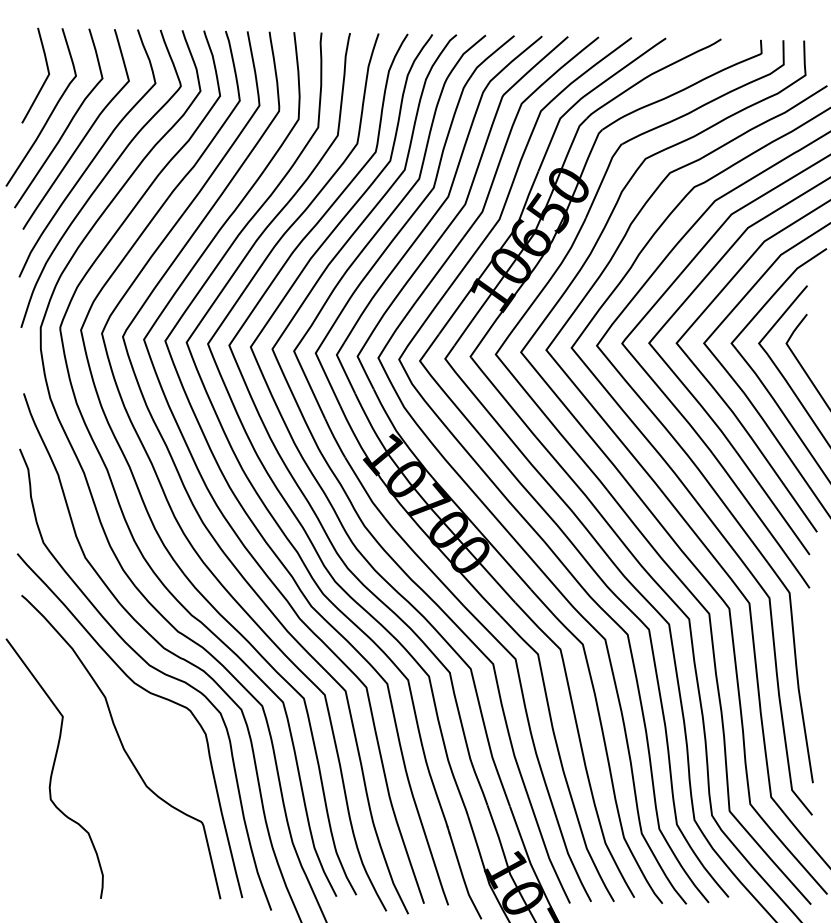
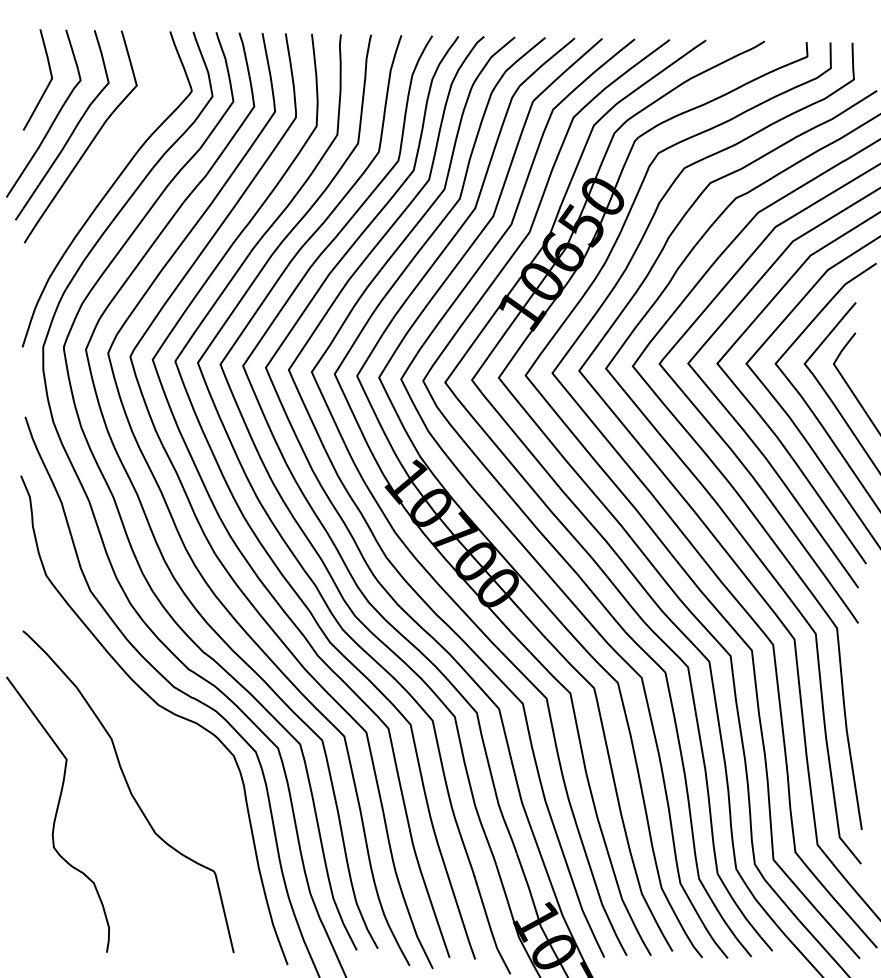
curve: (92, 158) -> (98, 167), removed
curve: (146, 692) -> (155, 733), removed

